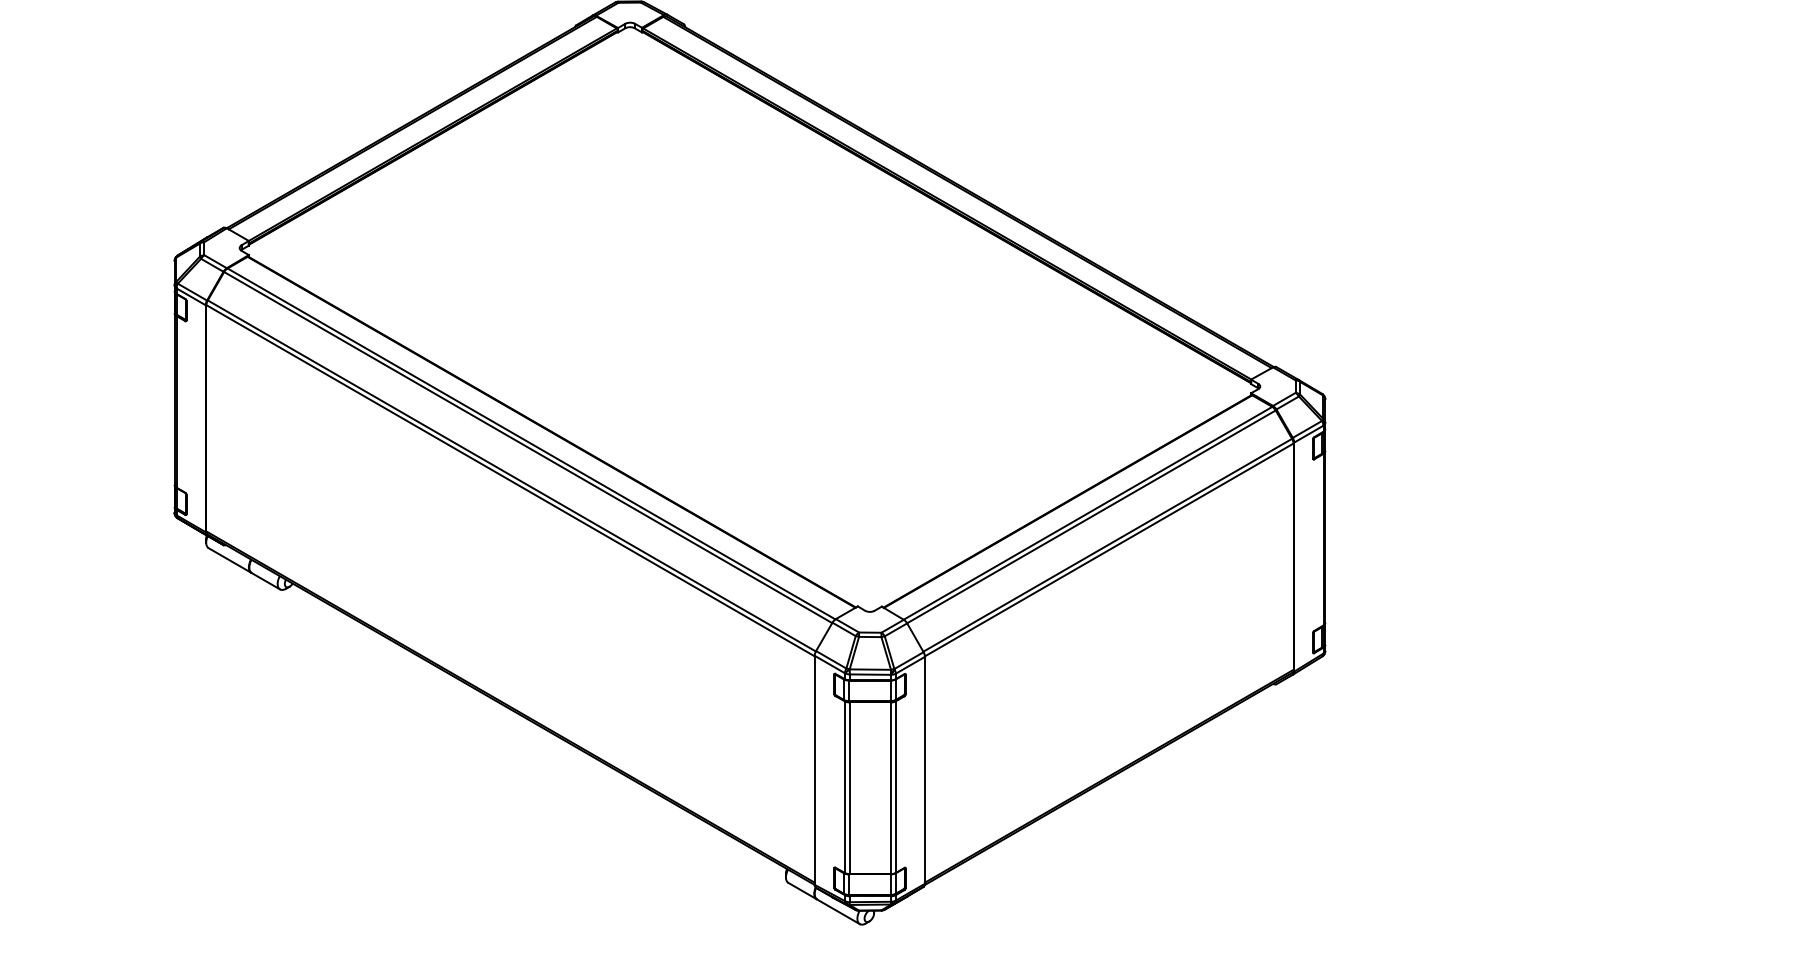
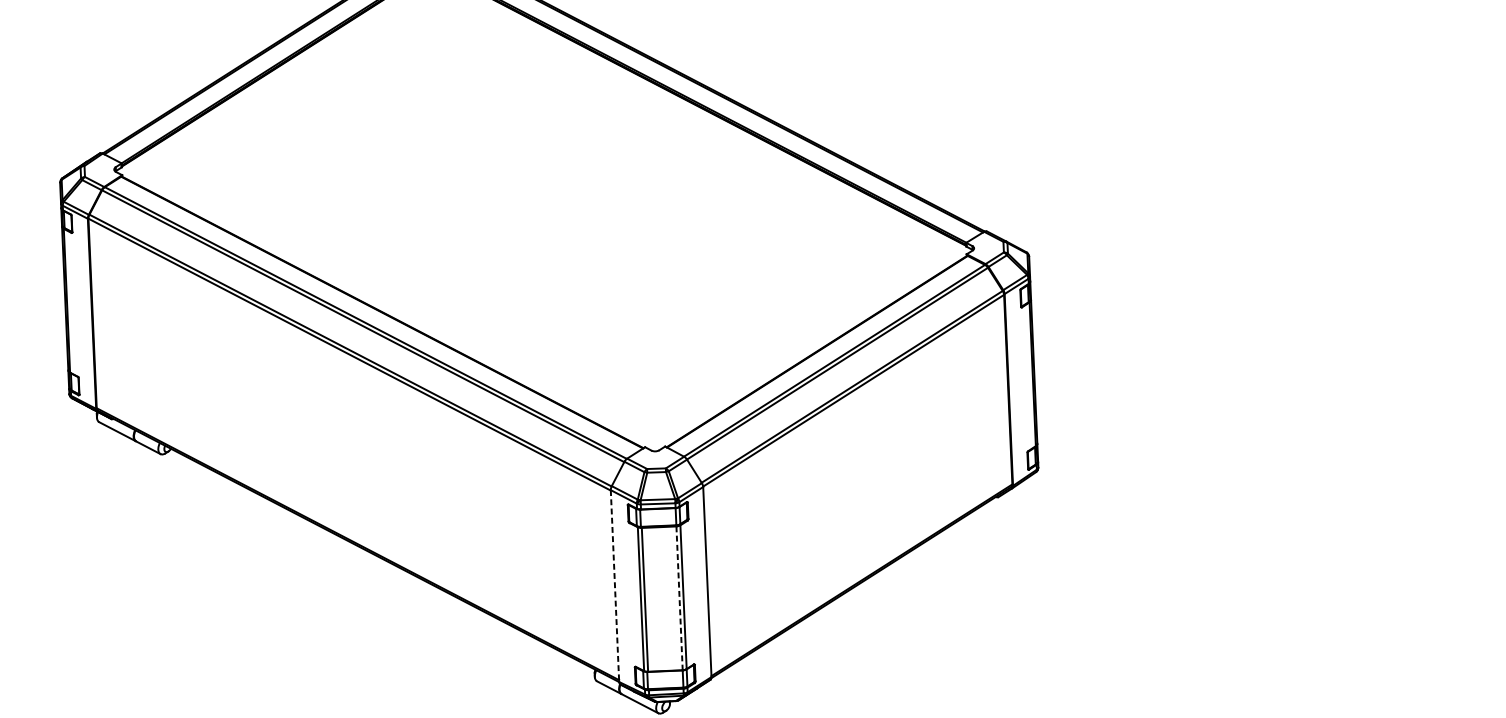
line: (814, 770) -> (614, 586), solid -> dashed
line: (891, 788) -> (679, 598), solid -> dashed

